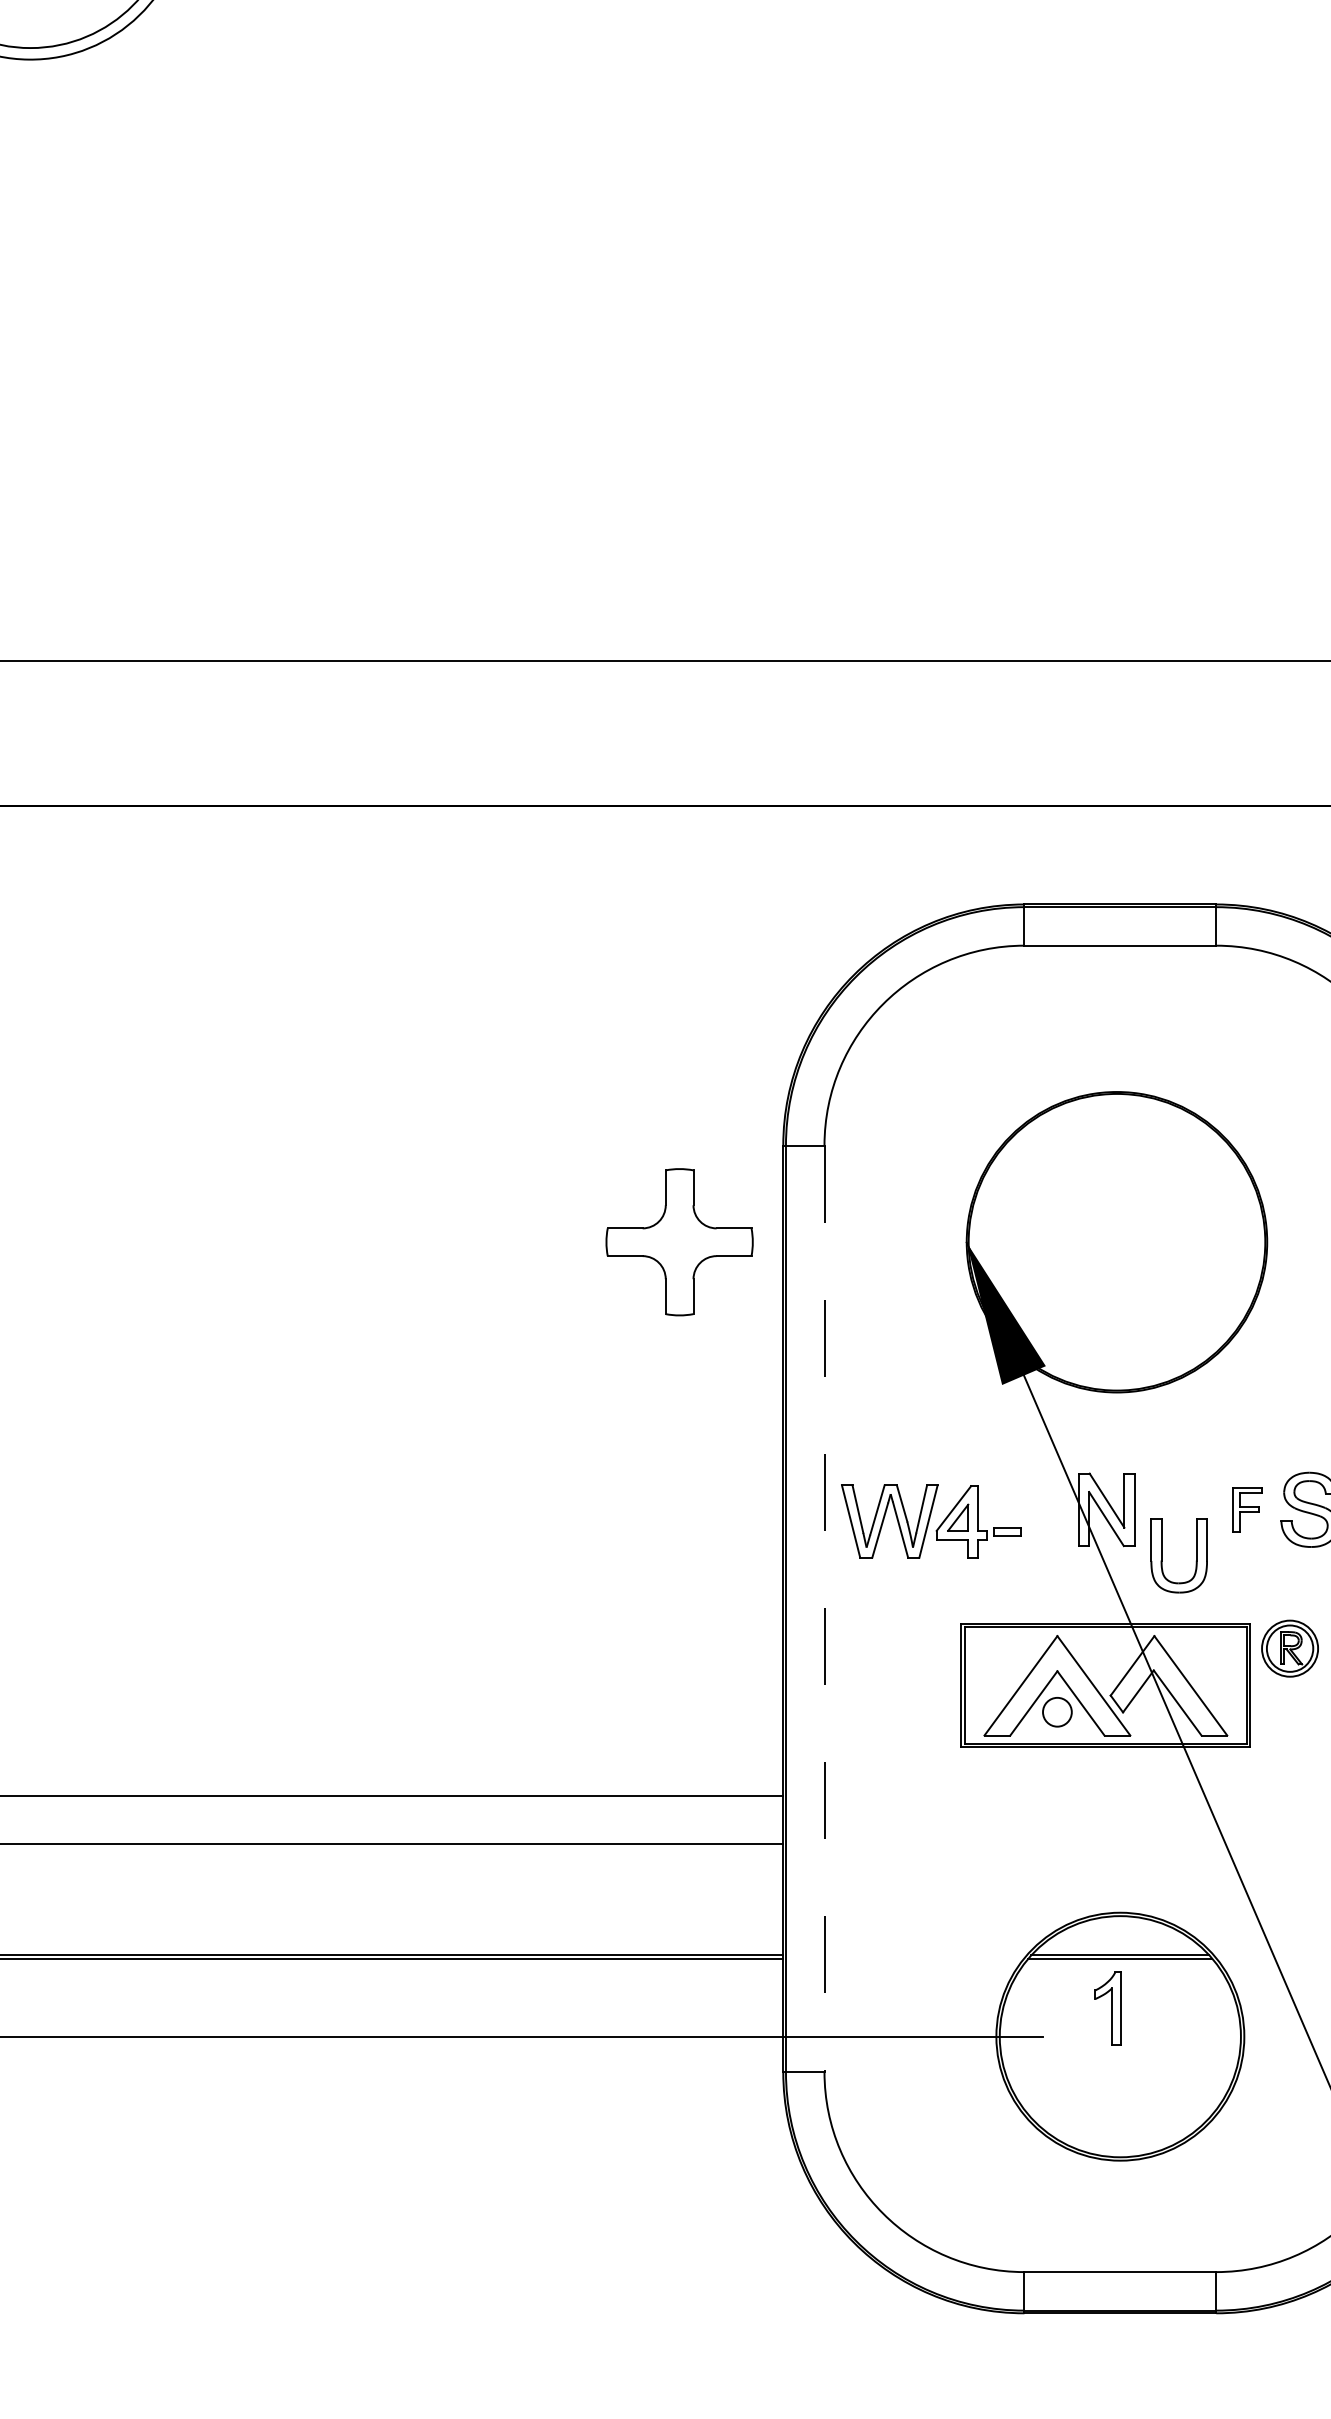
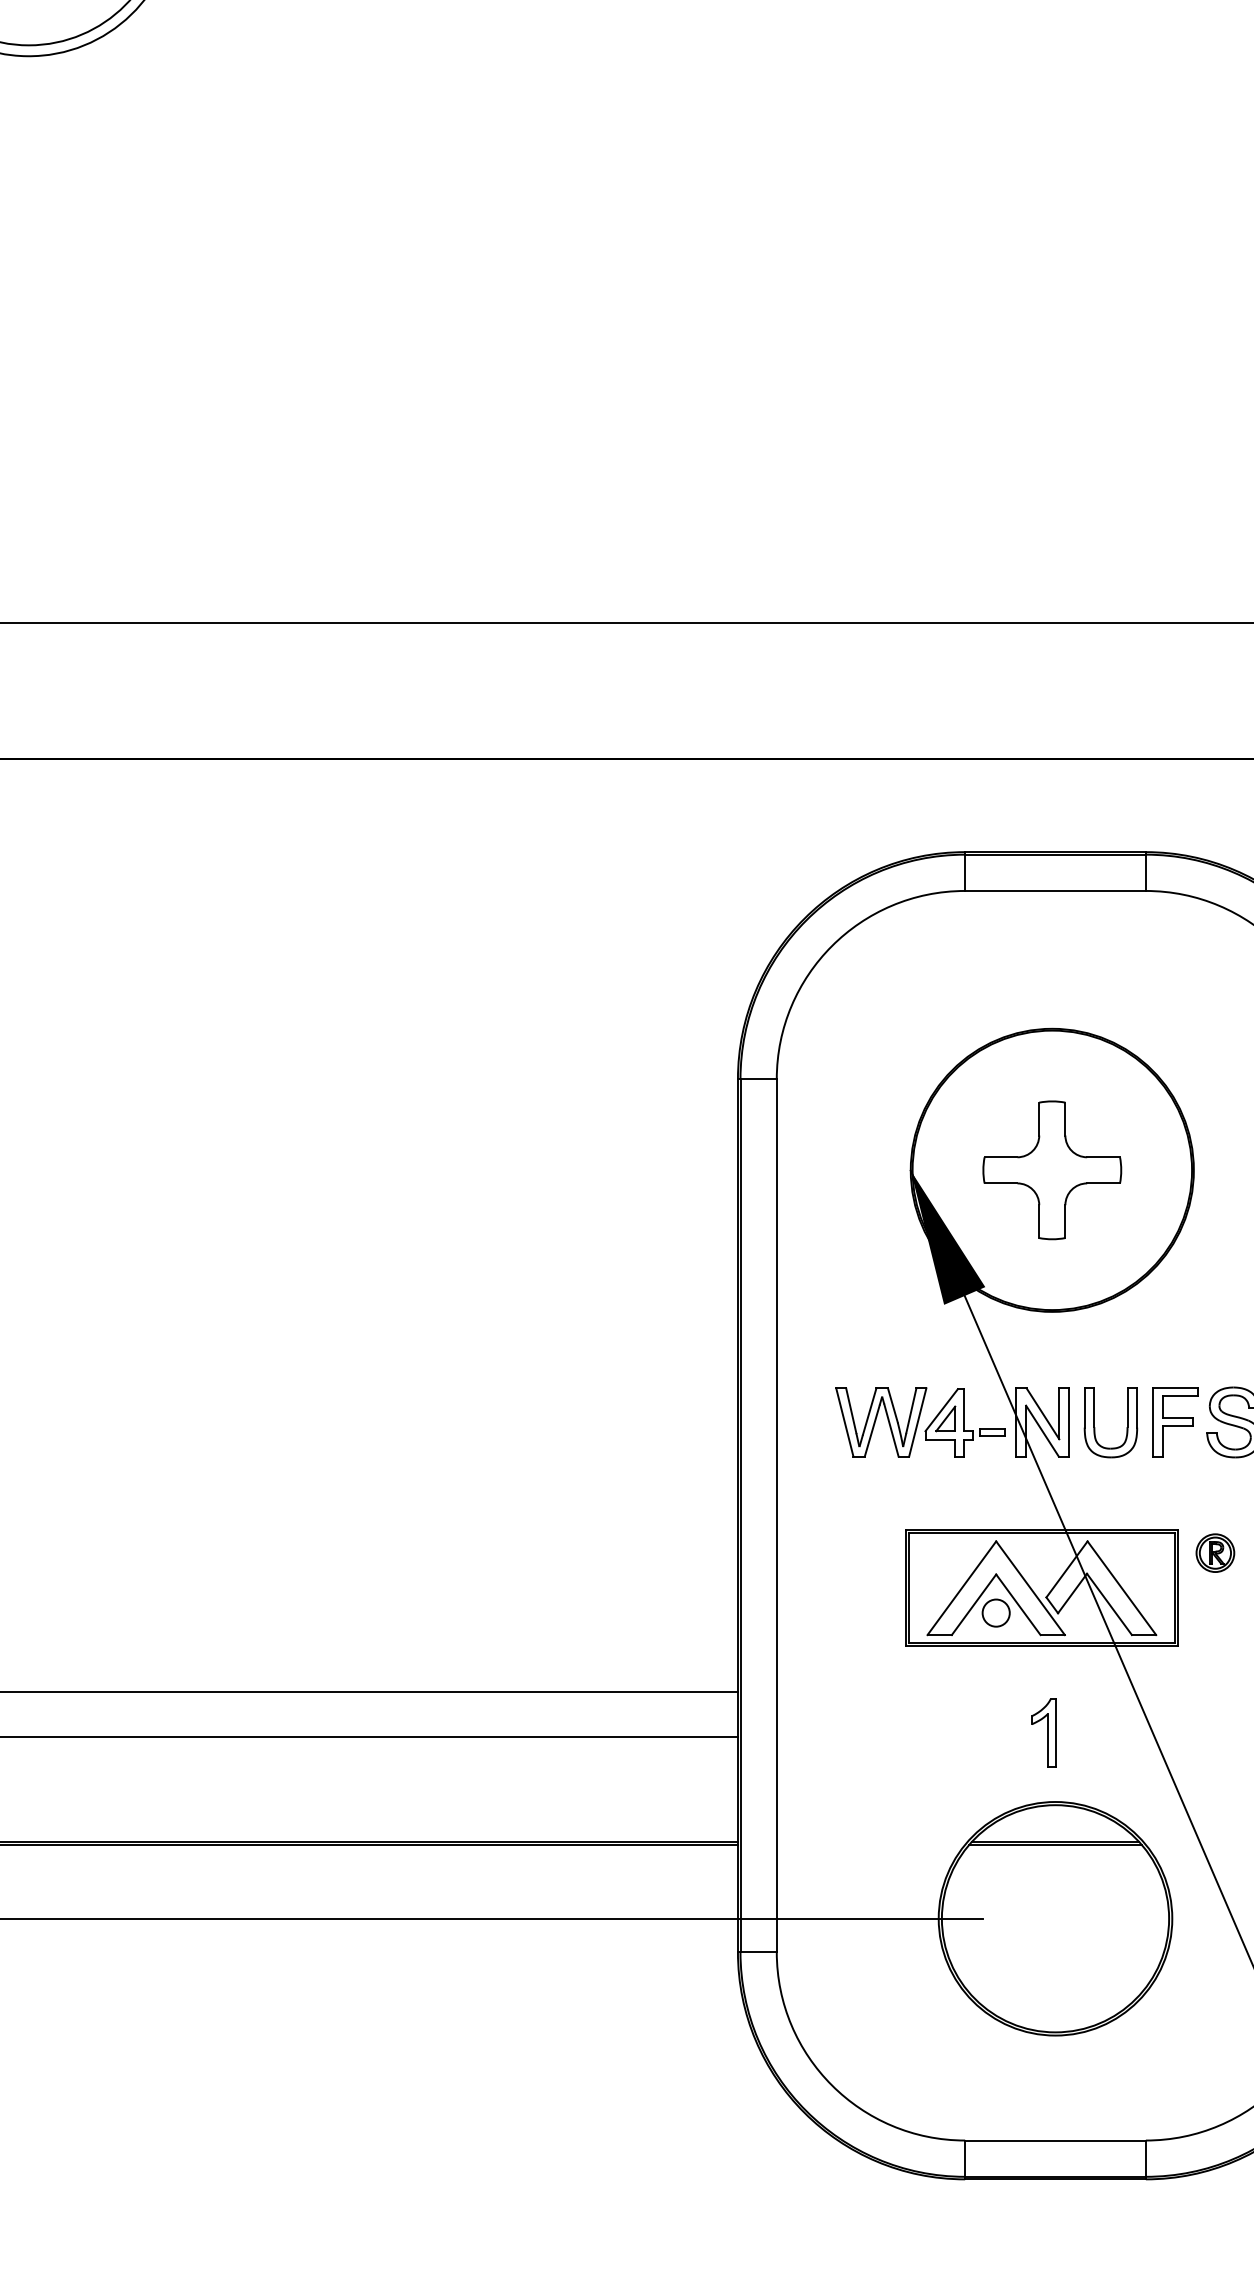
part: (679, 1242) -> (1052, 1170), moved
part: (1247, 1509) -> (1175, 1422), size x1.67
part: (931, 1521) -> (920, 1422), moved
part: (1162, 1560) -> (1095, 1427), moved
line: (824, 1609) -> (776, 1516), dashed -> solid
part: (1290, 1647) -> (1215, 1552), size x0.71
part: (1107, 2007) -> (1043, 1732), moved

